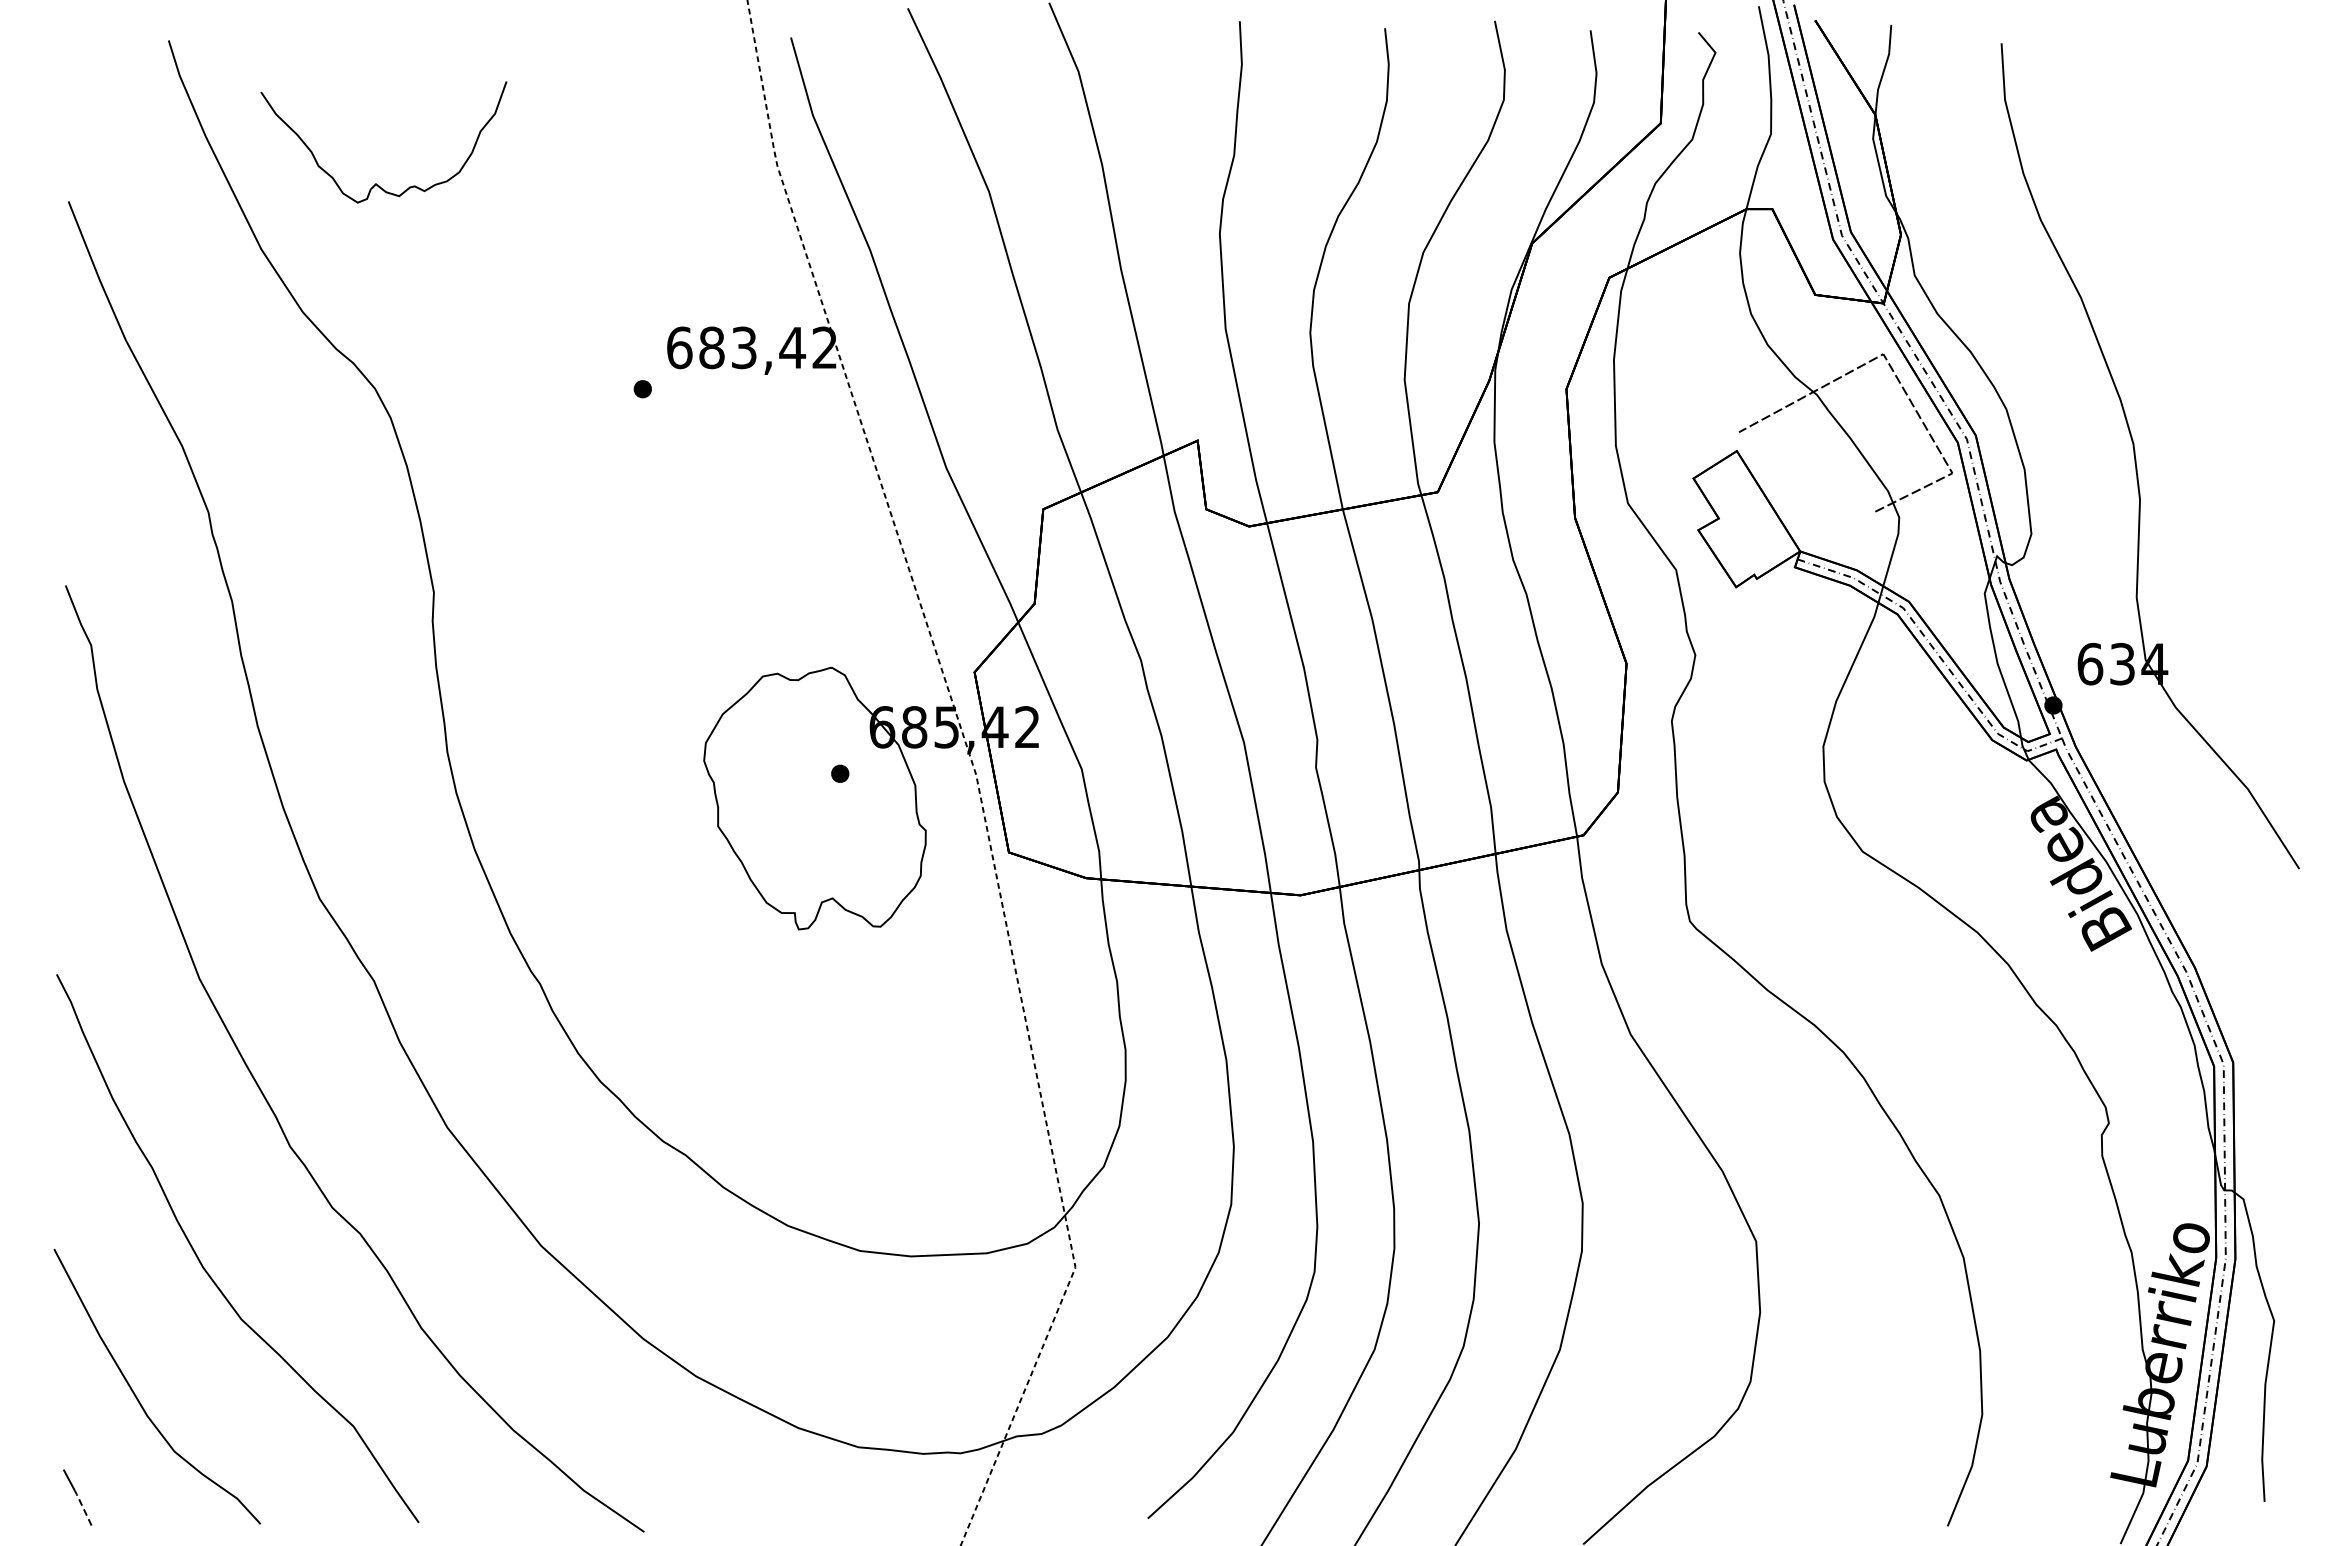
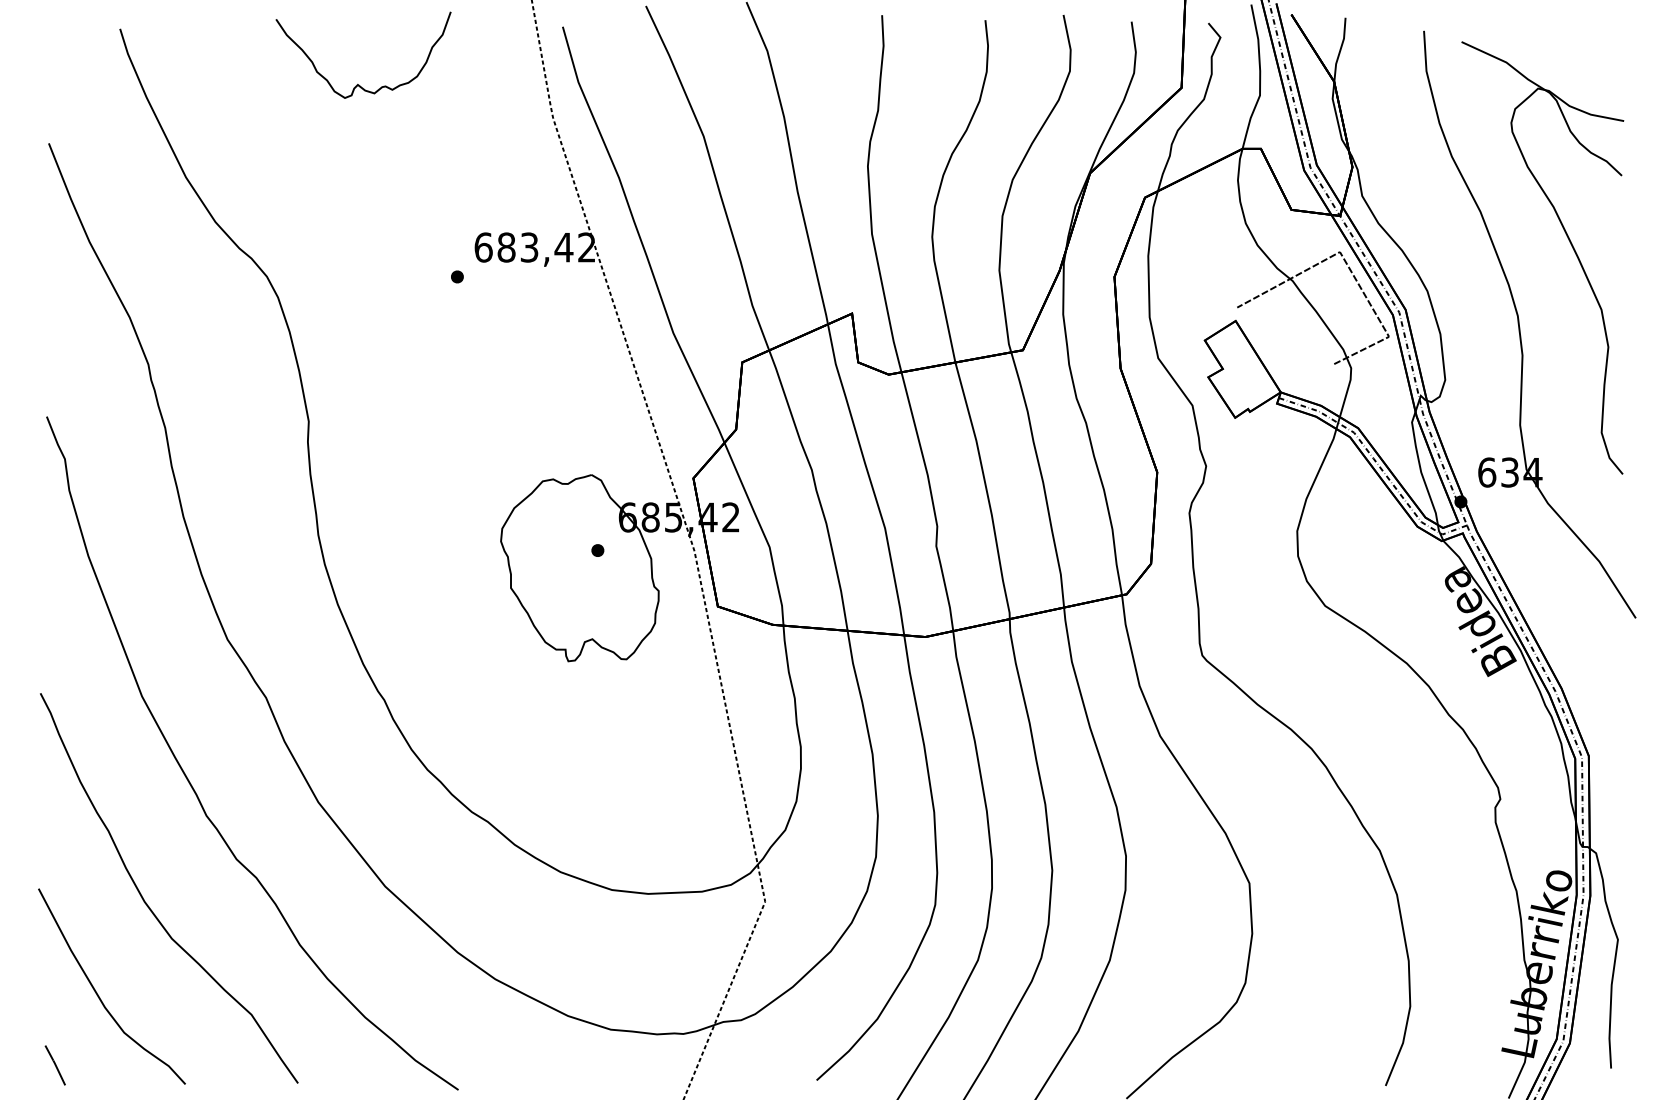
curve: (376, 183) -> (358, 84), moved
part: (2207, 342) -> (1570, 243), added
line: (82, 1506) -> (58, 1071), dashed -> solid

